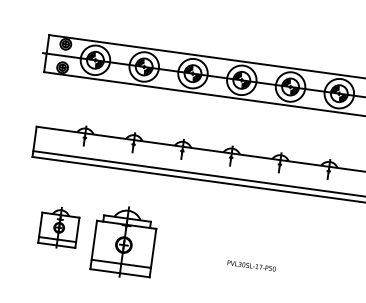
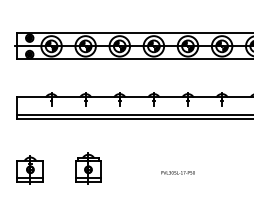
part: (57, 227) -> (29, 169), moved
part: (124, 242) -> (88, 168), size x0.62

